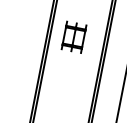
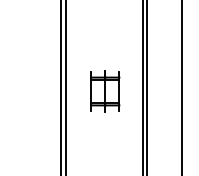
part: (74, 37) -> (105, 91), moved

